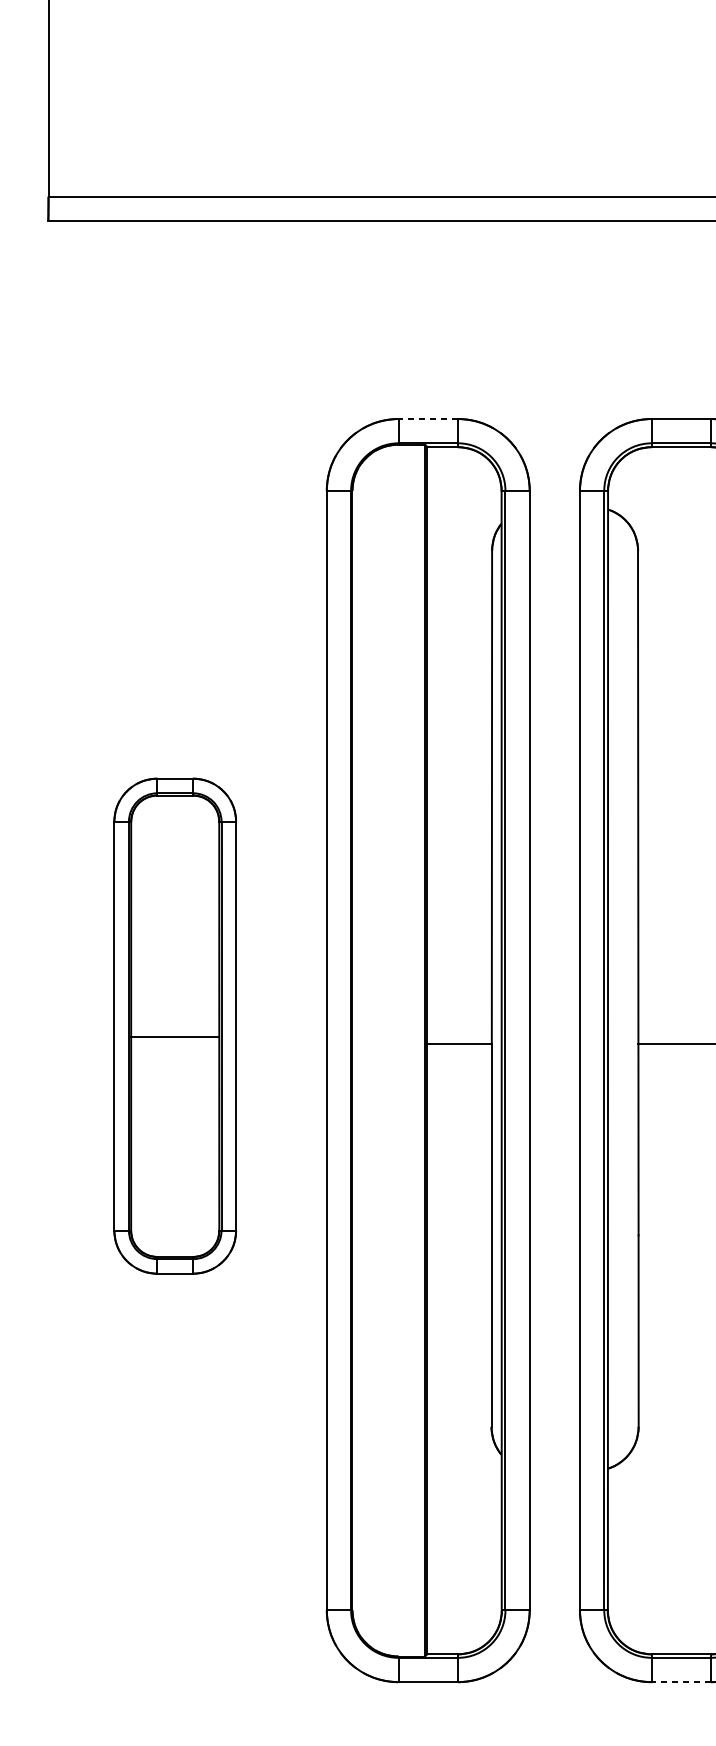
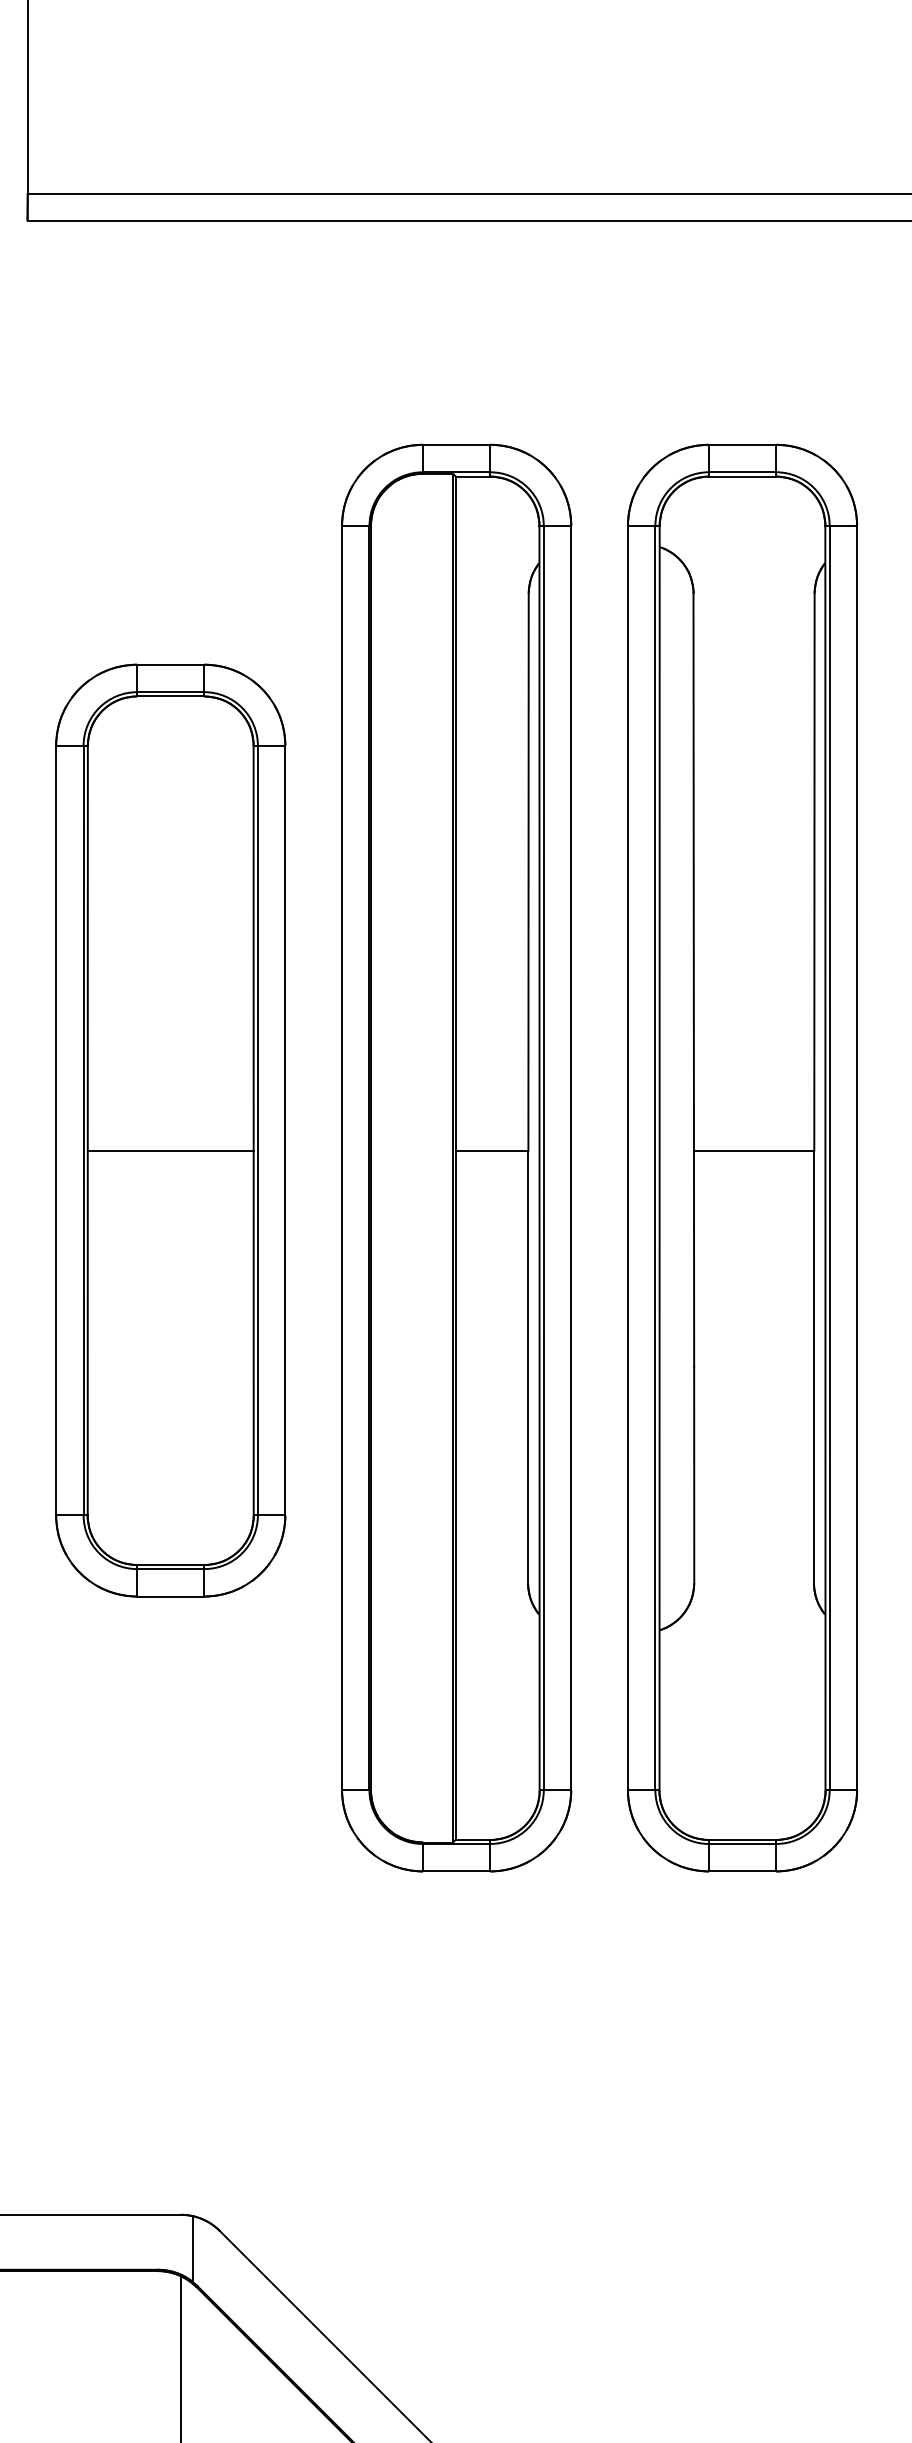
line: (428, 418) -> (456, 444), dashed -> solid
part: (174, 1026) -> (170, 1130), size x1.67
line: (681, 1682) -> (742, 1871), dashed -> solid

